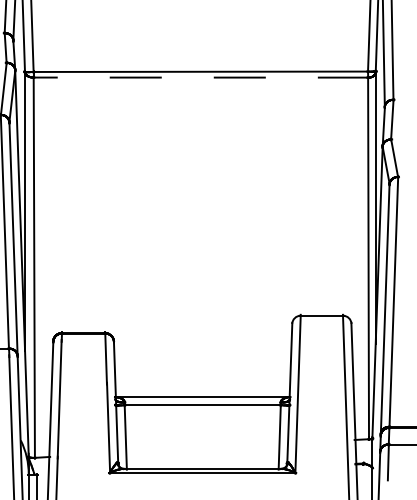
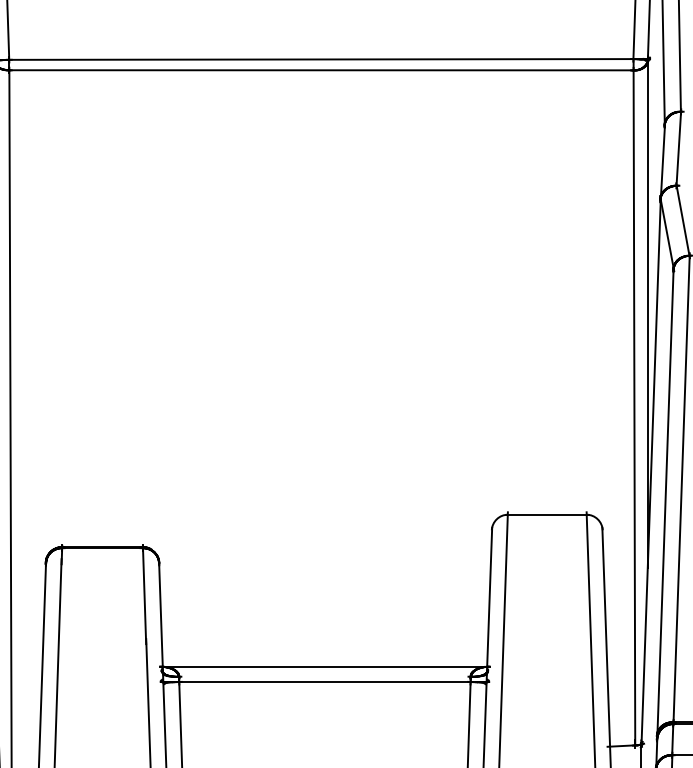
line: (200, 77) -> (320, 70), dashed -> solid

